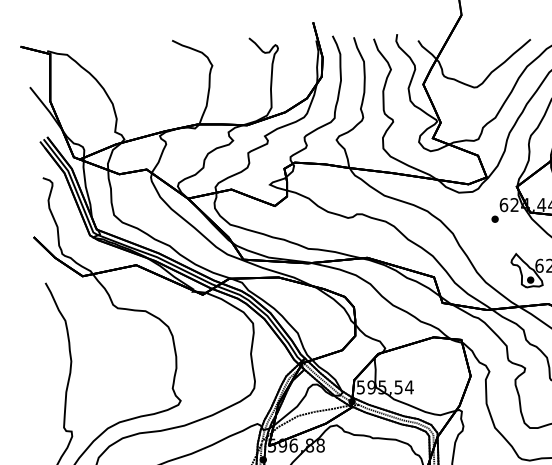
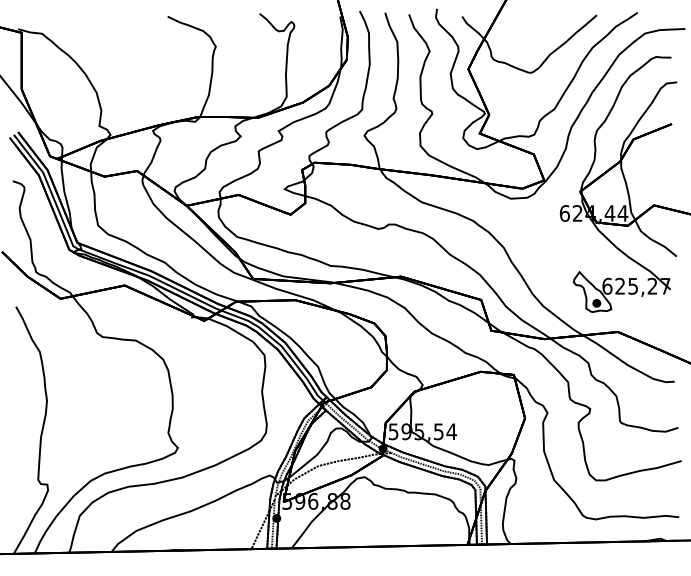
part: (495, 219) -> (554, 230), removed

